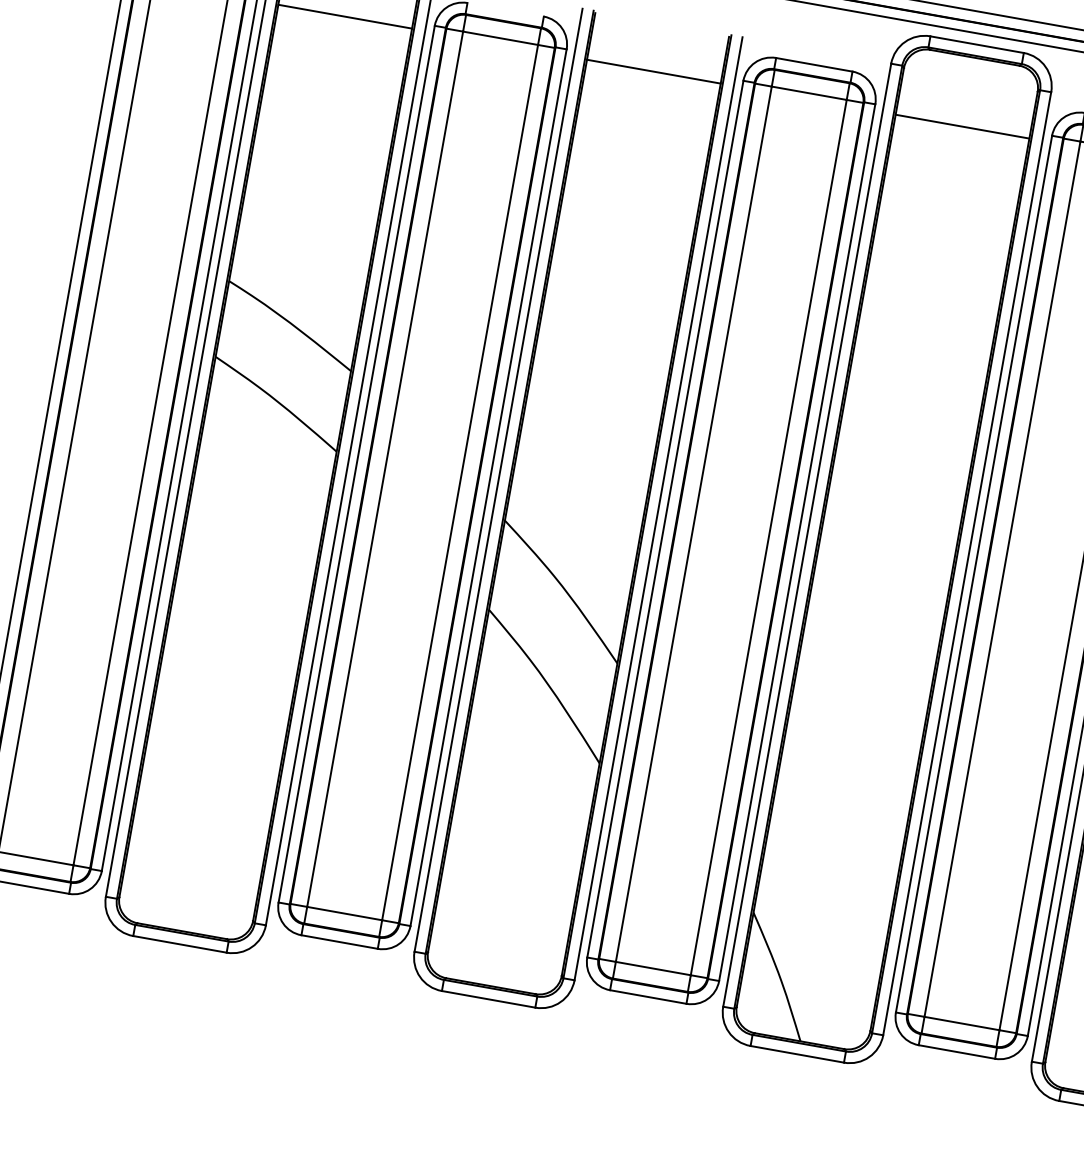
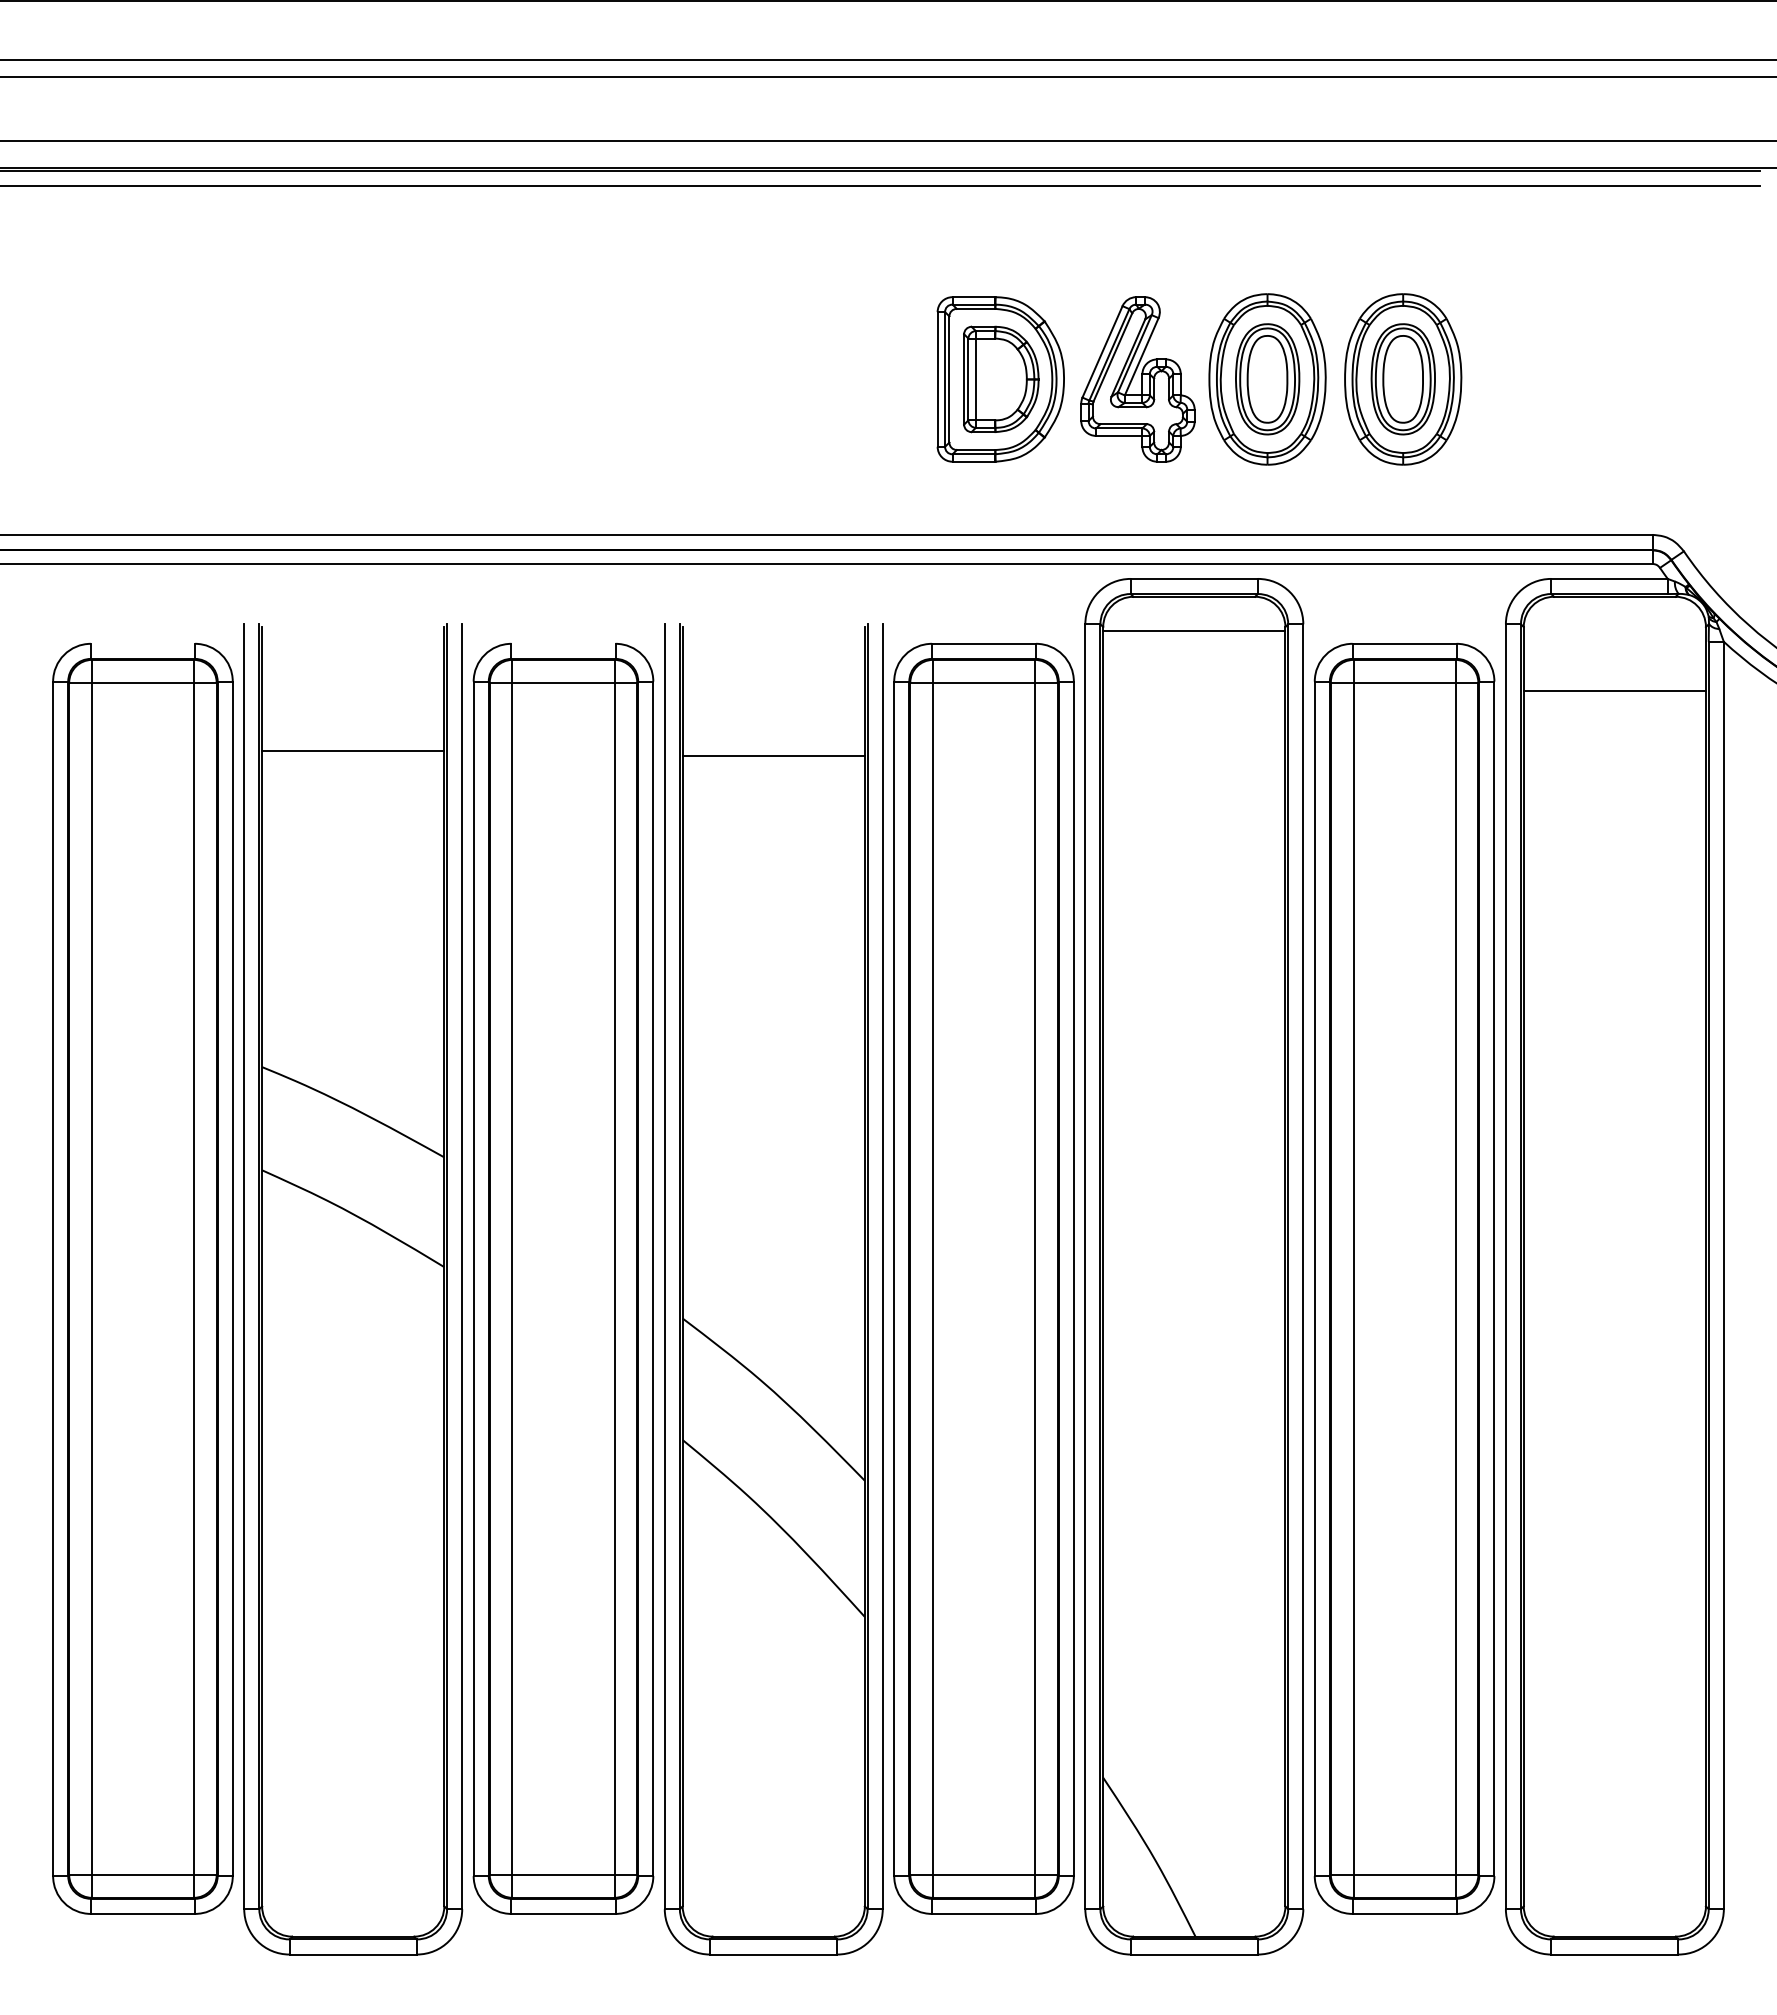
line: (345, 16) -> (353, 750), moved
line: (653, 71) -> (773, 755), moved
line: (962, 126) -> (1194, 630), moved

